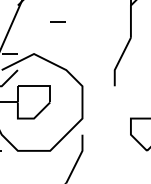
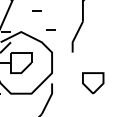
curve: (79, 50) -> (50, 29), added

